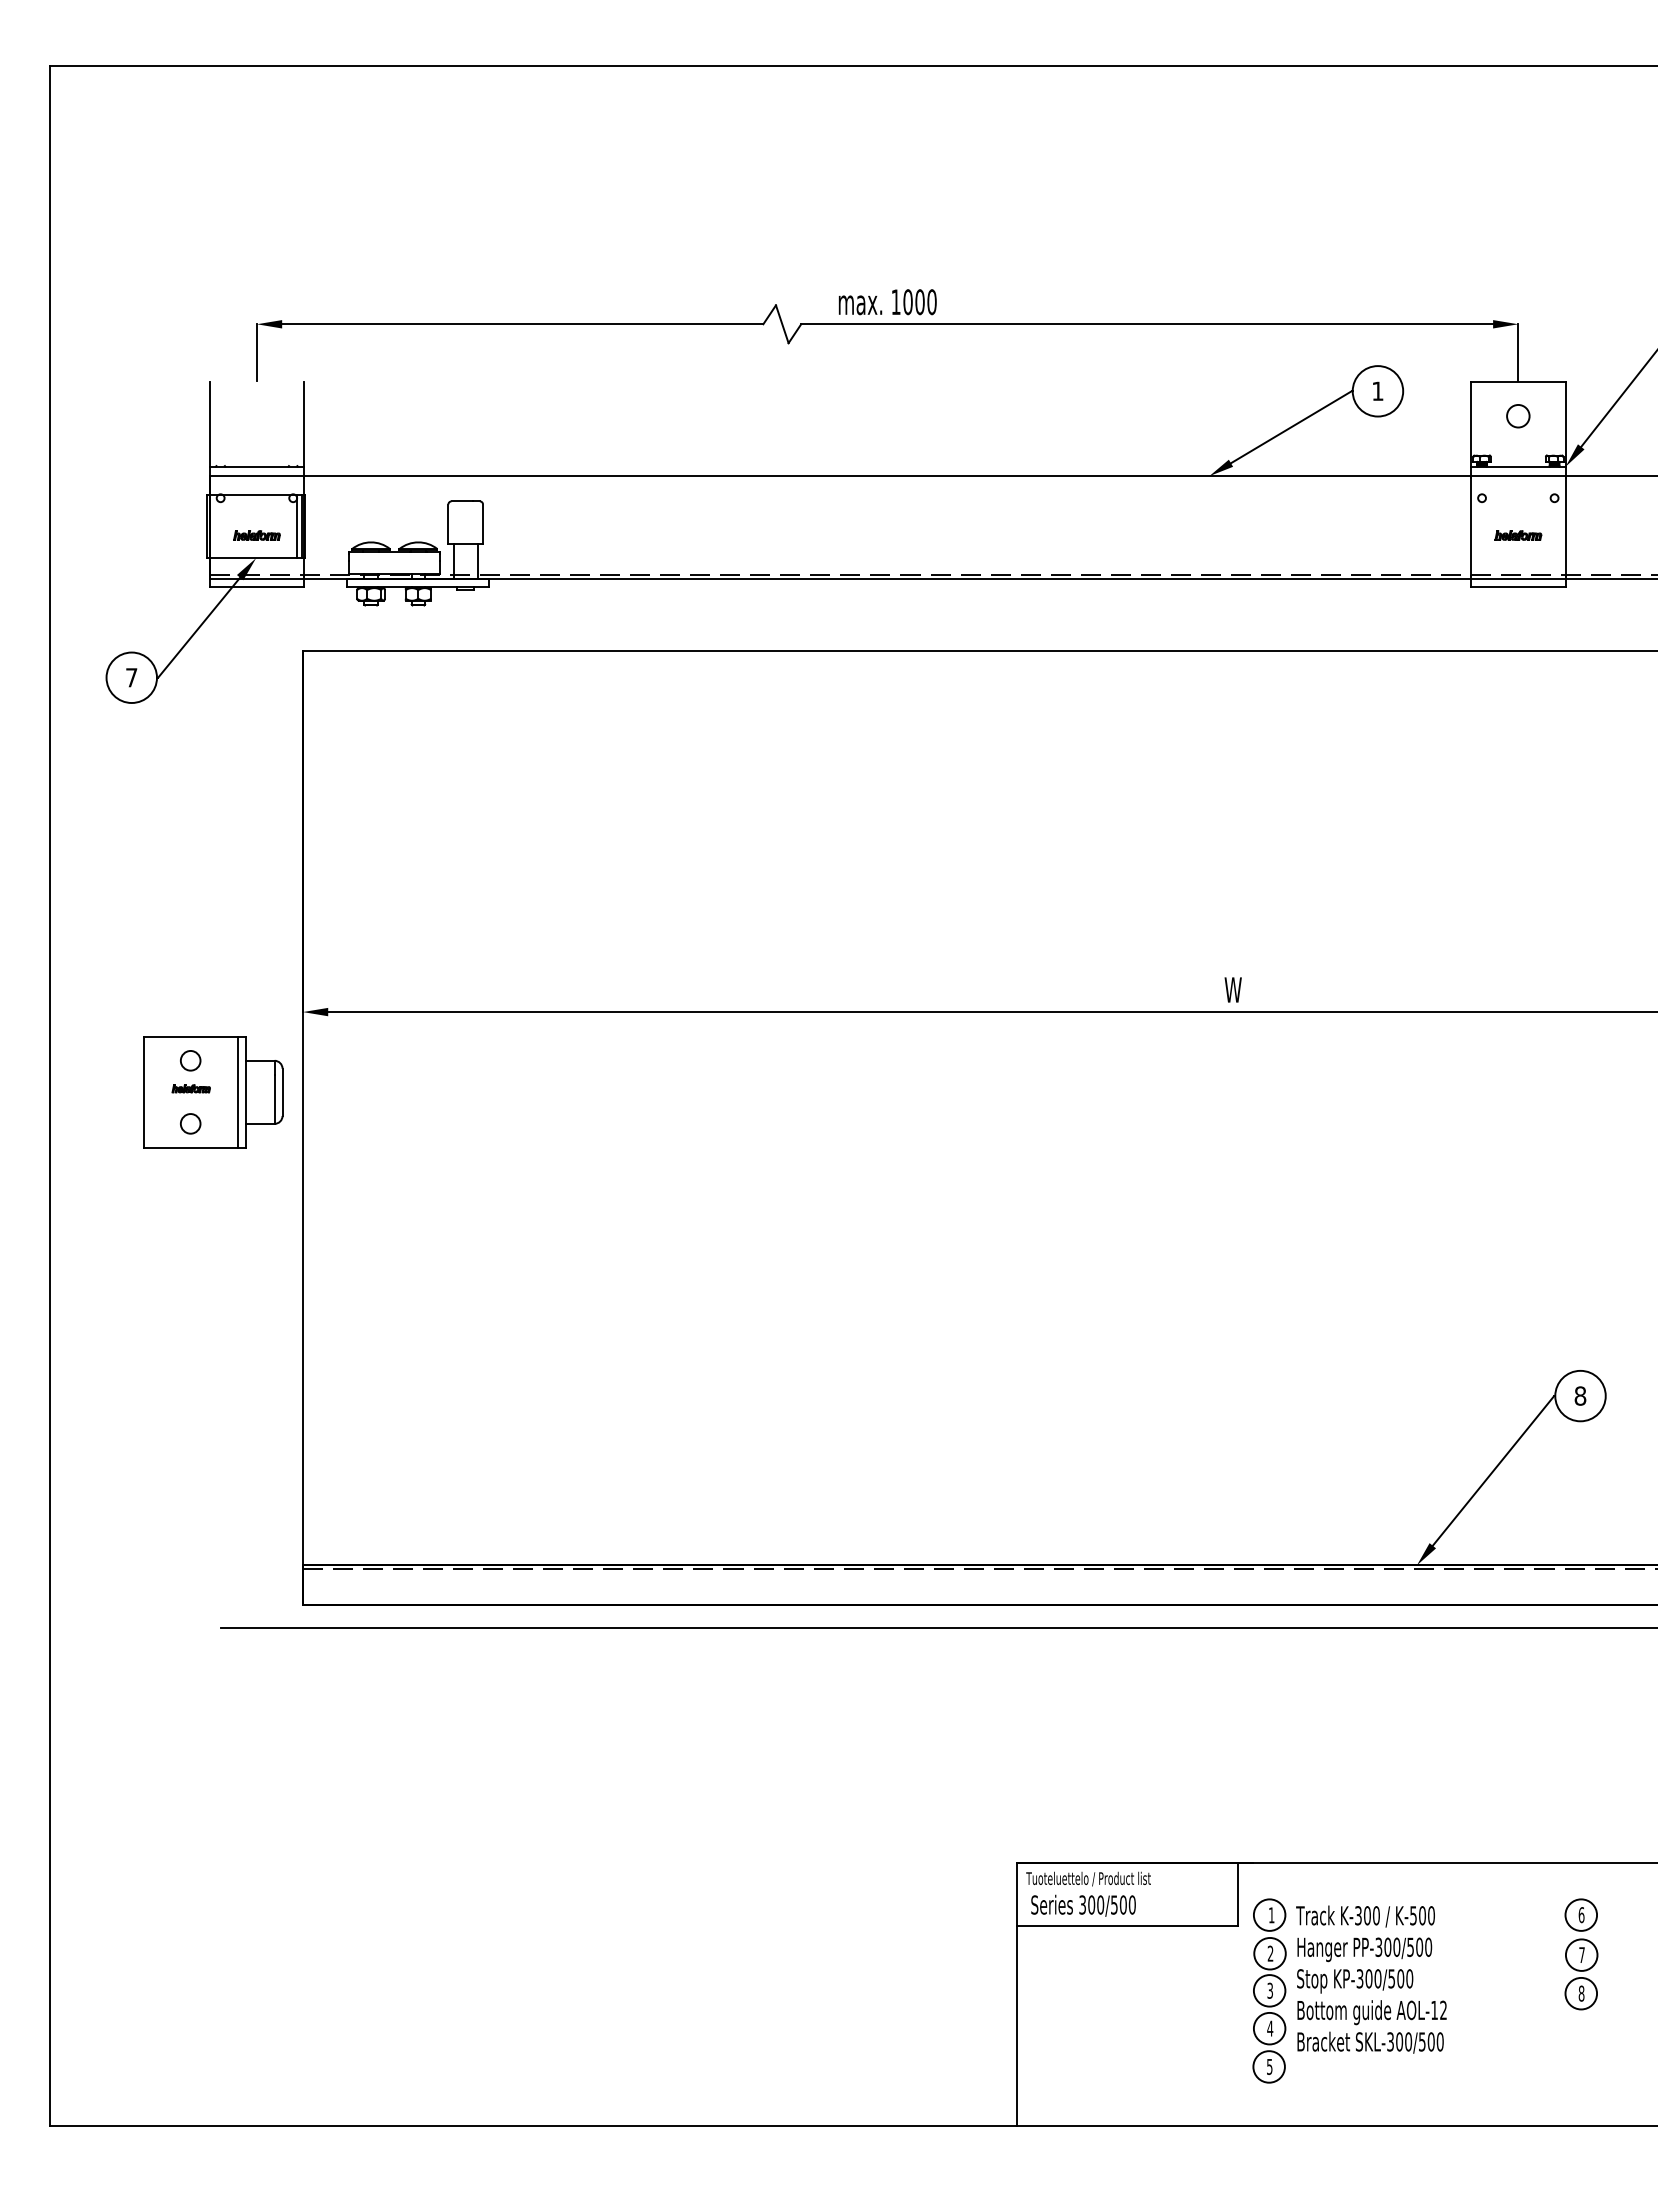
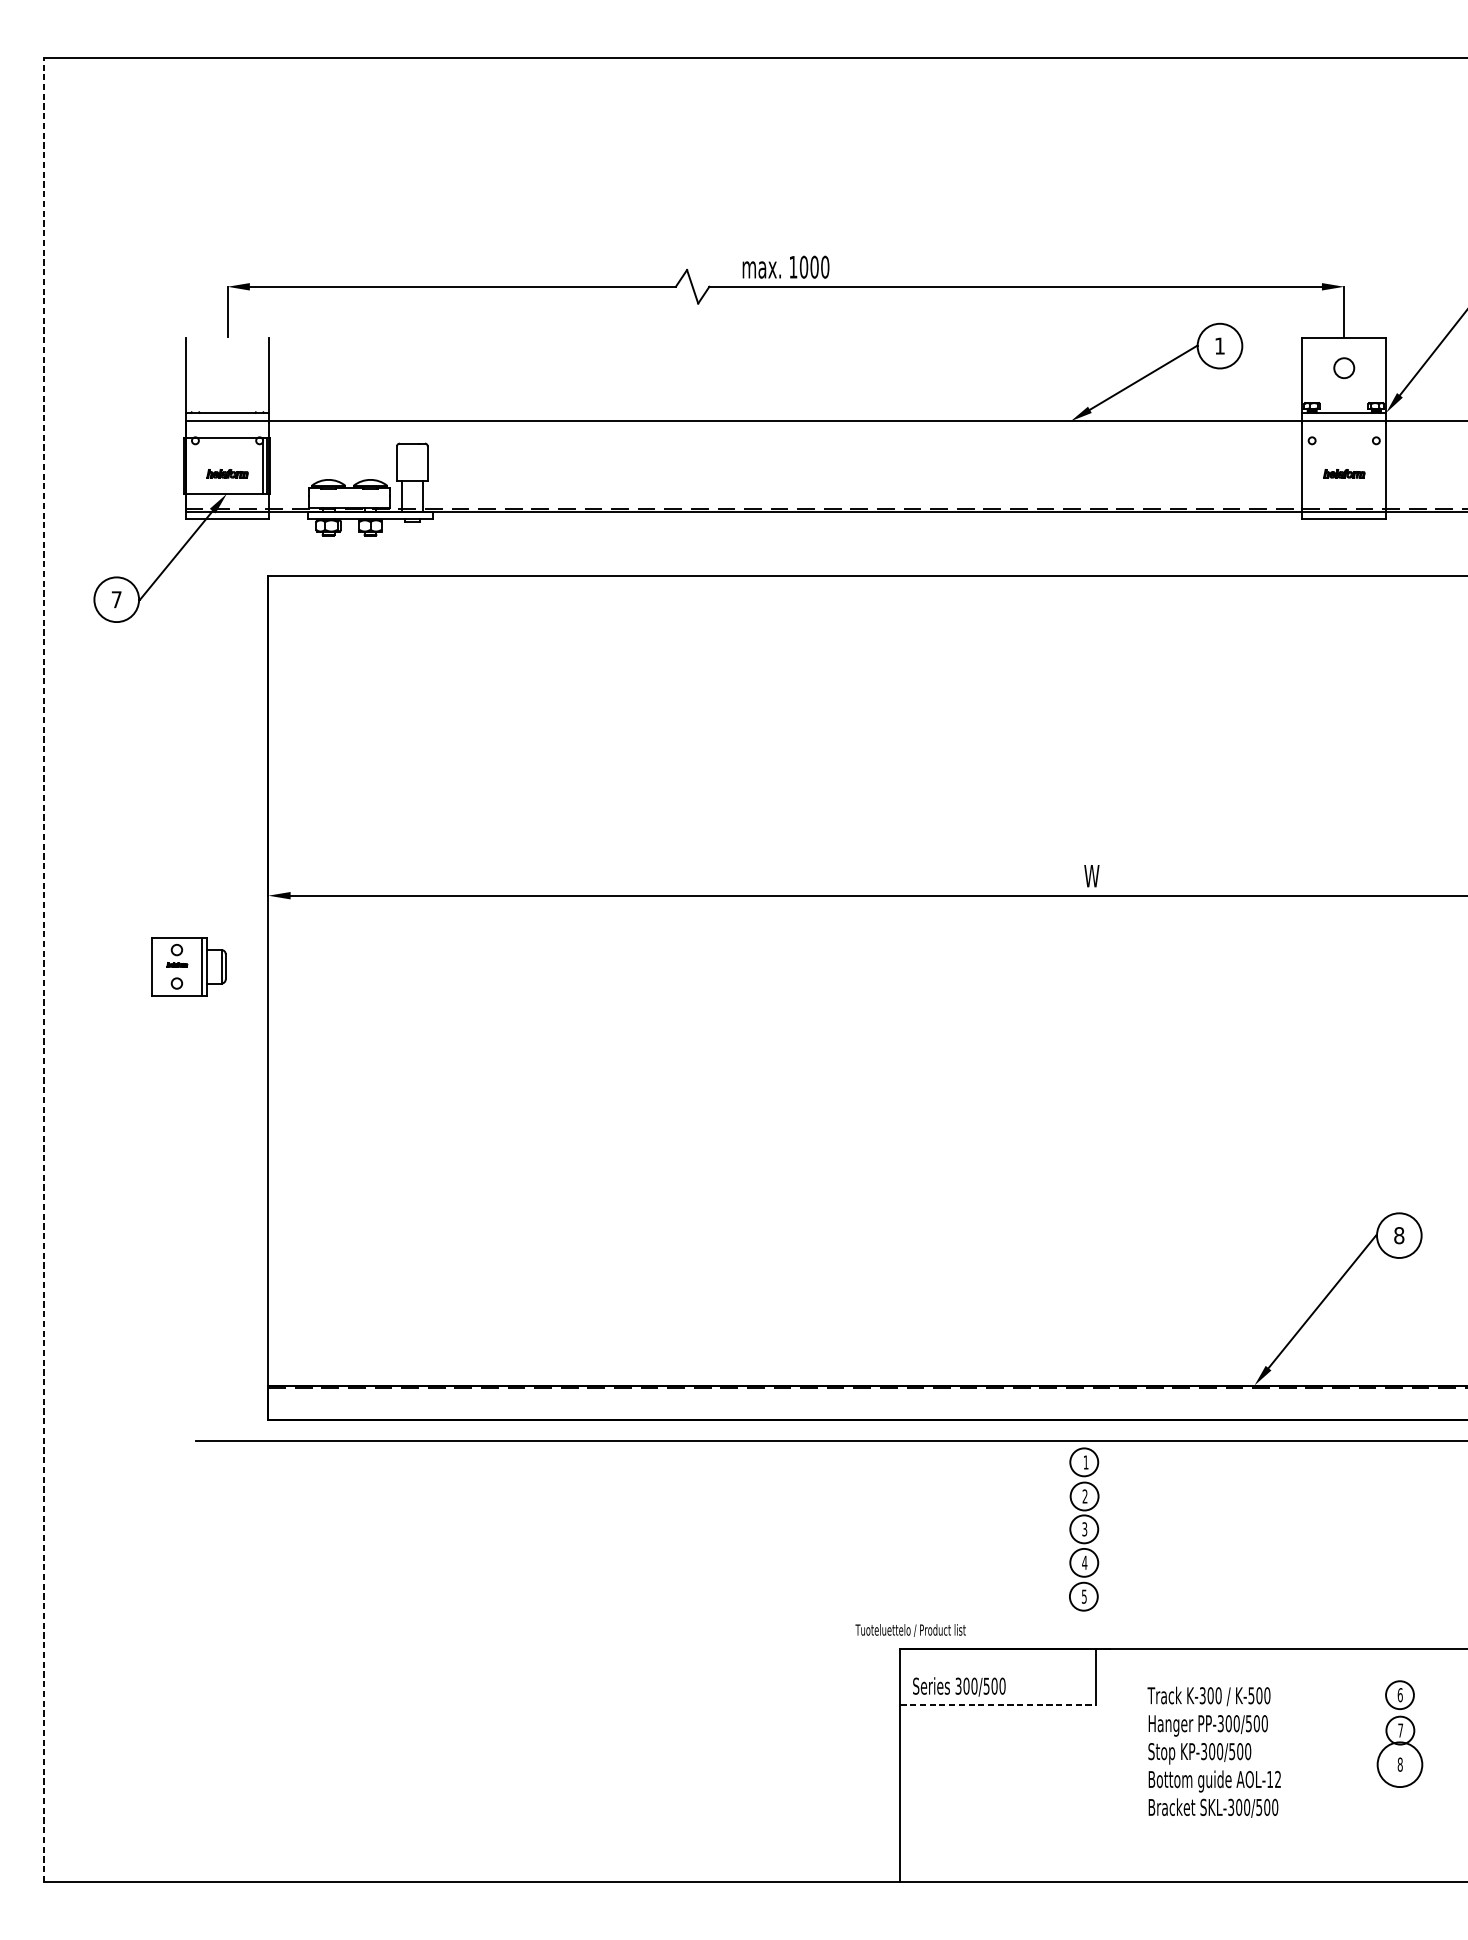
part: (213, 1092) -> (189, 966), size x0.6
line: (49, 1095) -> (43, 969), solid -> dashed
text: (1088, 1878) -> (910, 1629), moved
line: (1127, 1926) -> (998, 1705), solid -> dashed
part: (1269, 1990) -> (1084, 1529), moved
circle: (1581, 1993) -> (1400, 1764), size x1.6

